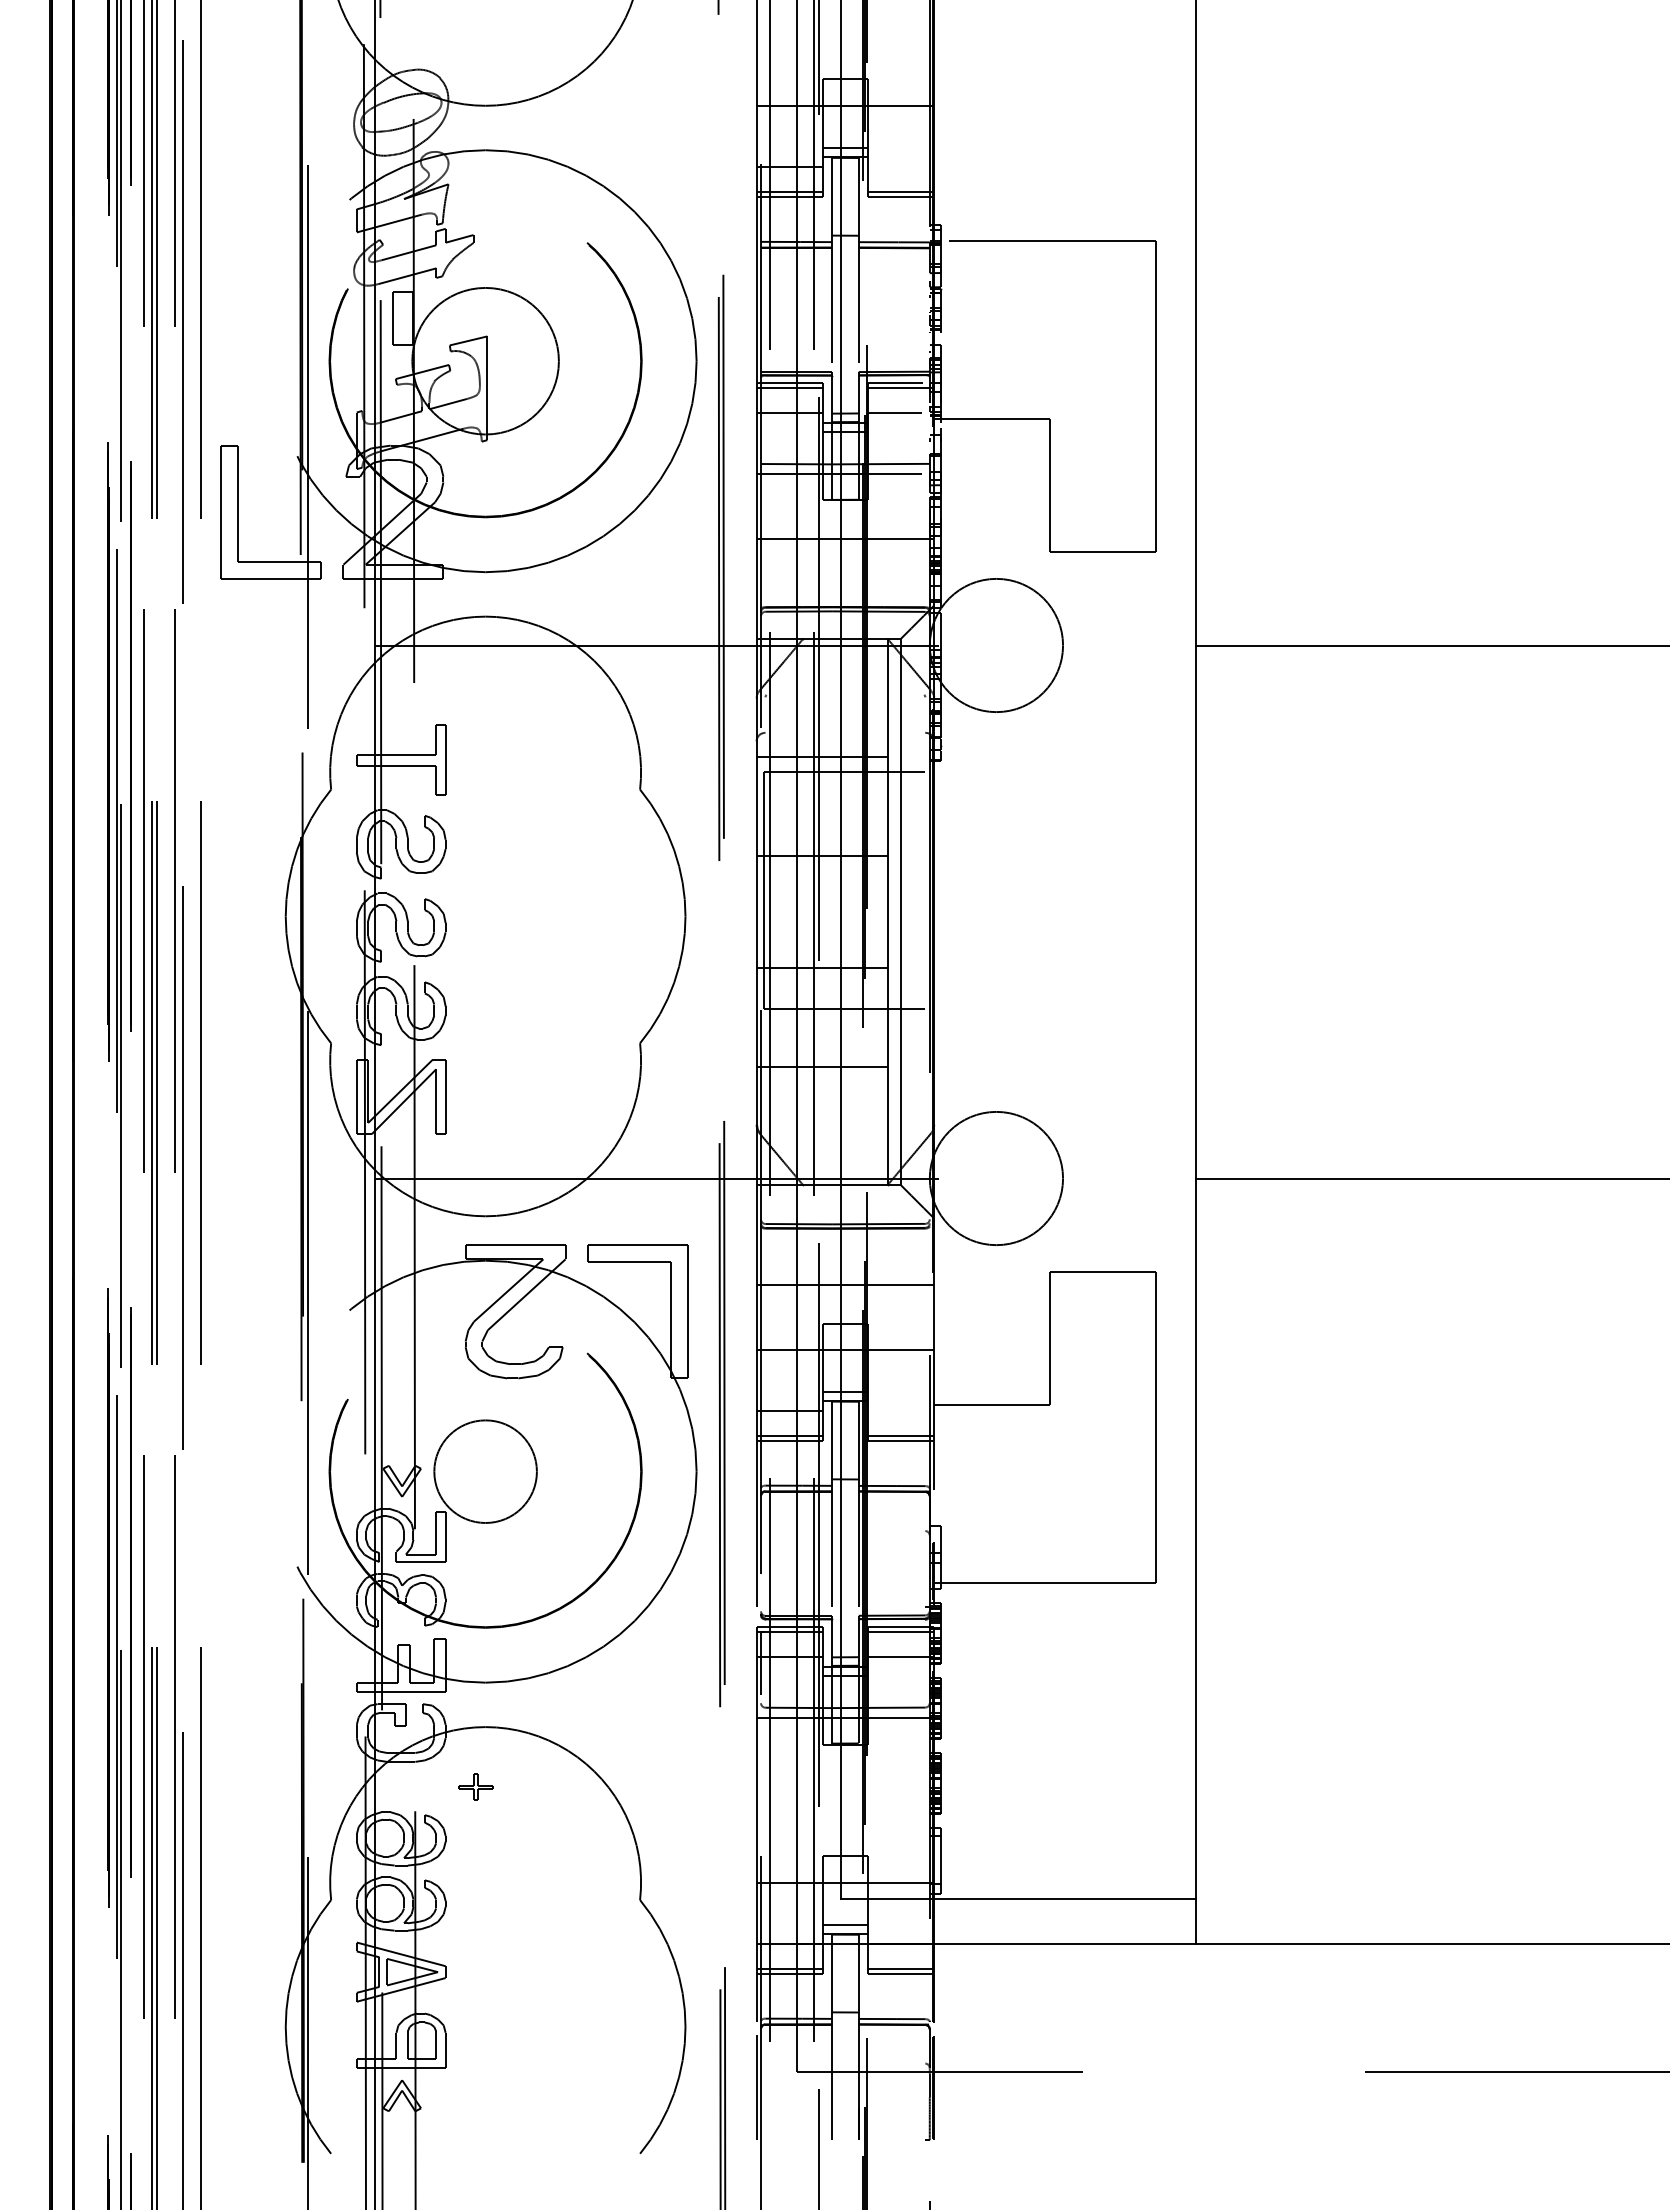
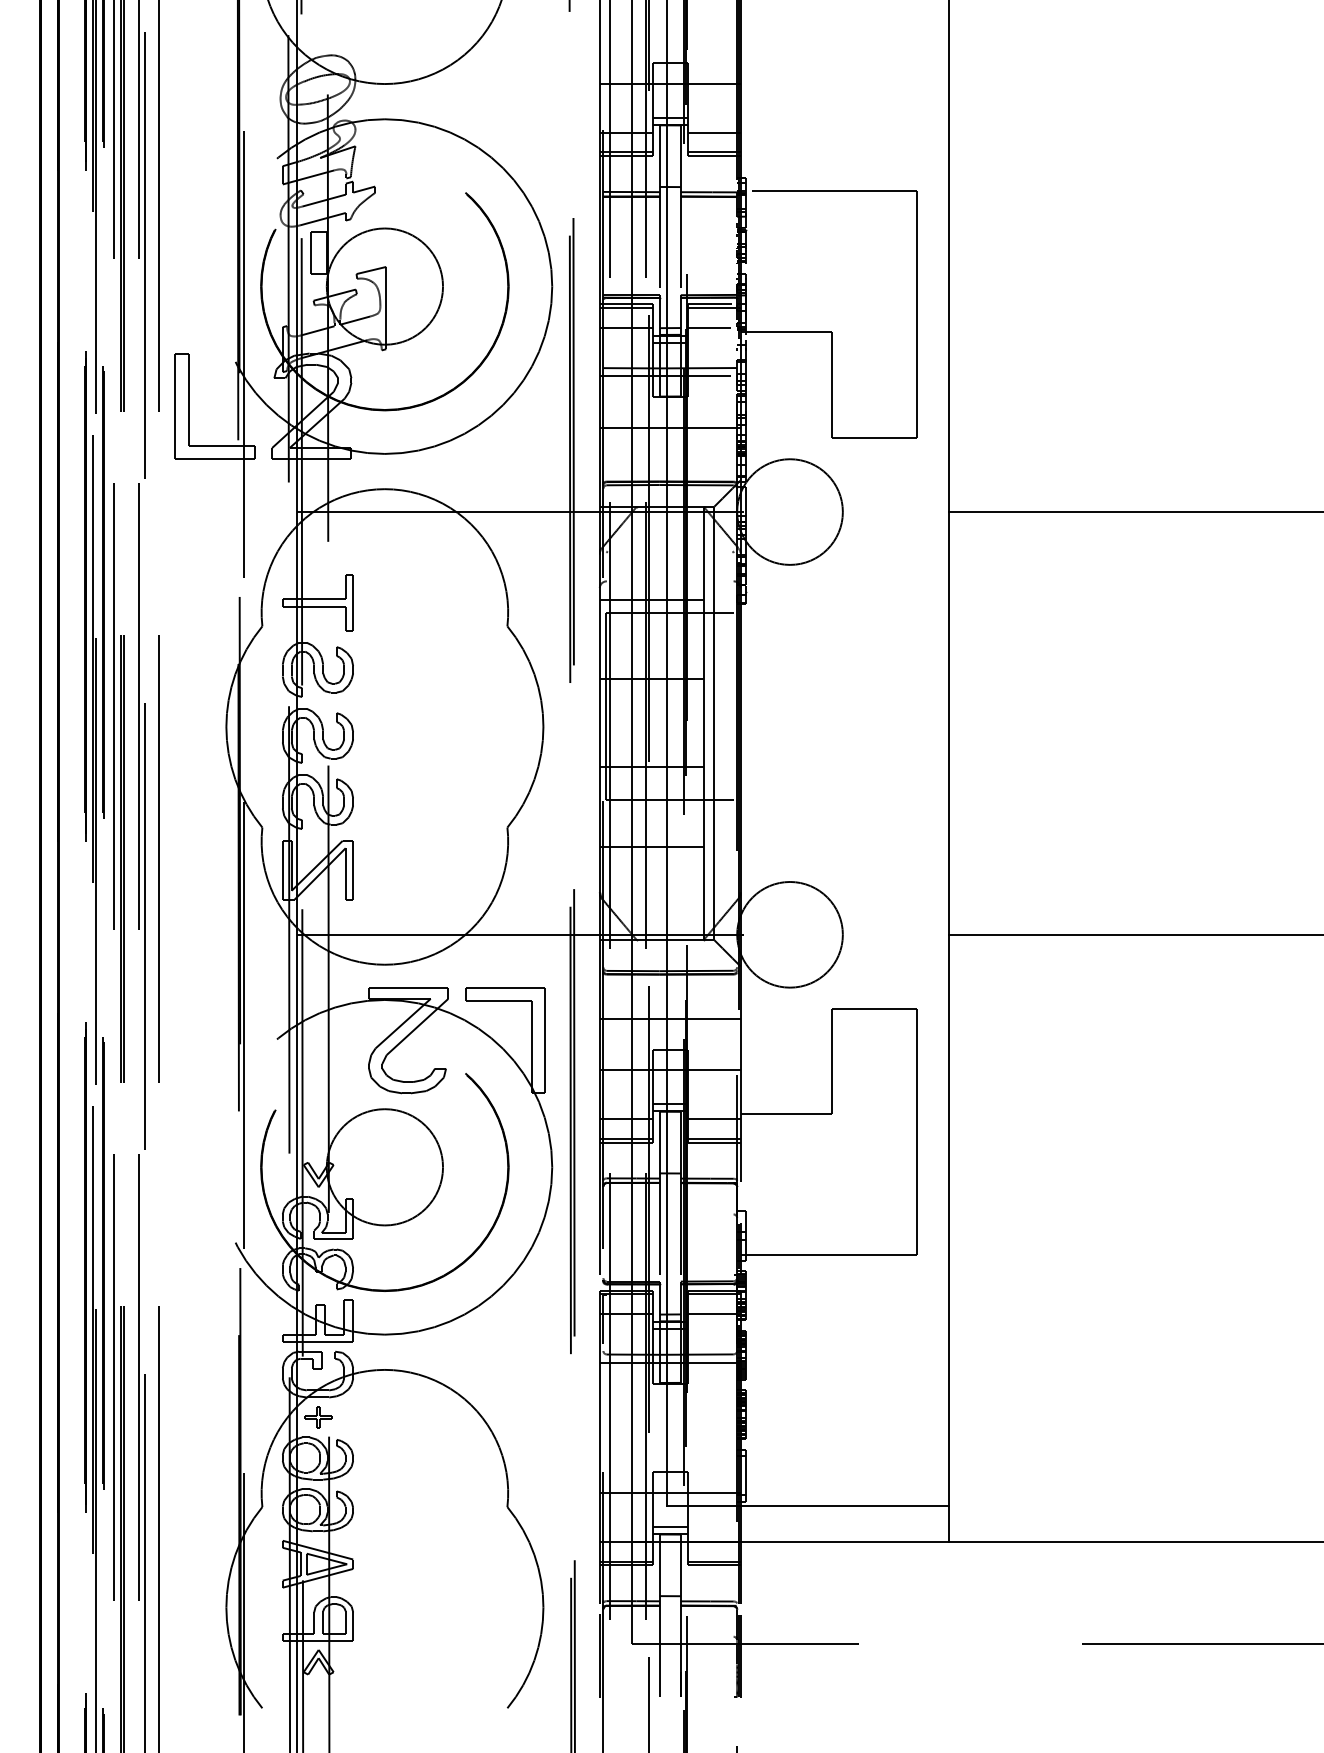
line: (900, 167) -> (713, 132), added
line: (900, 1411) -> (713, 1119), added
circle: (485, 1471) -> (384, 1167), size x1.43
part: (475, 1786) -> (318, 1416), moved

